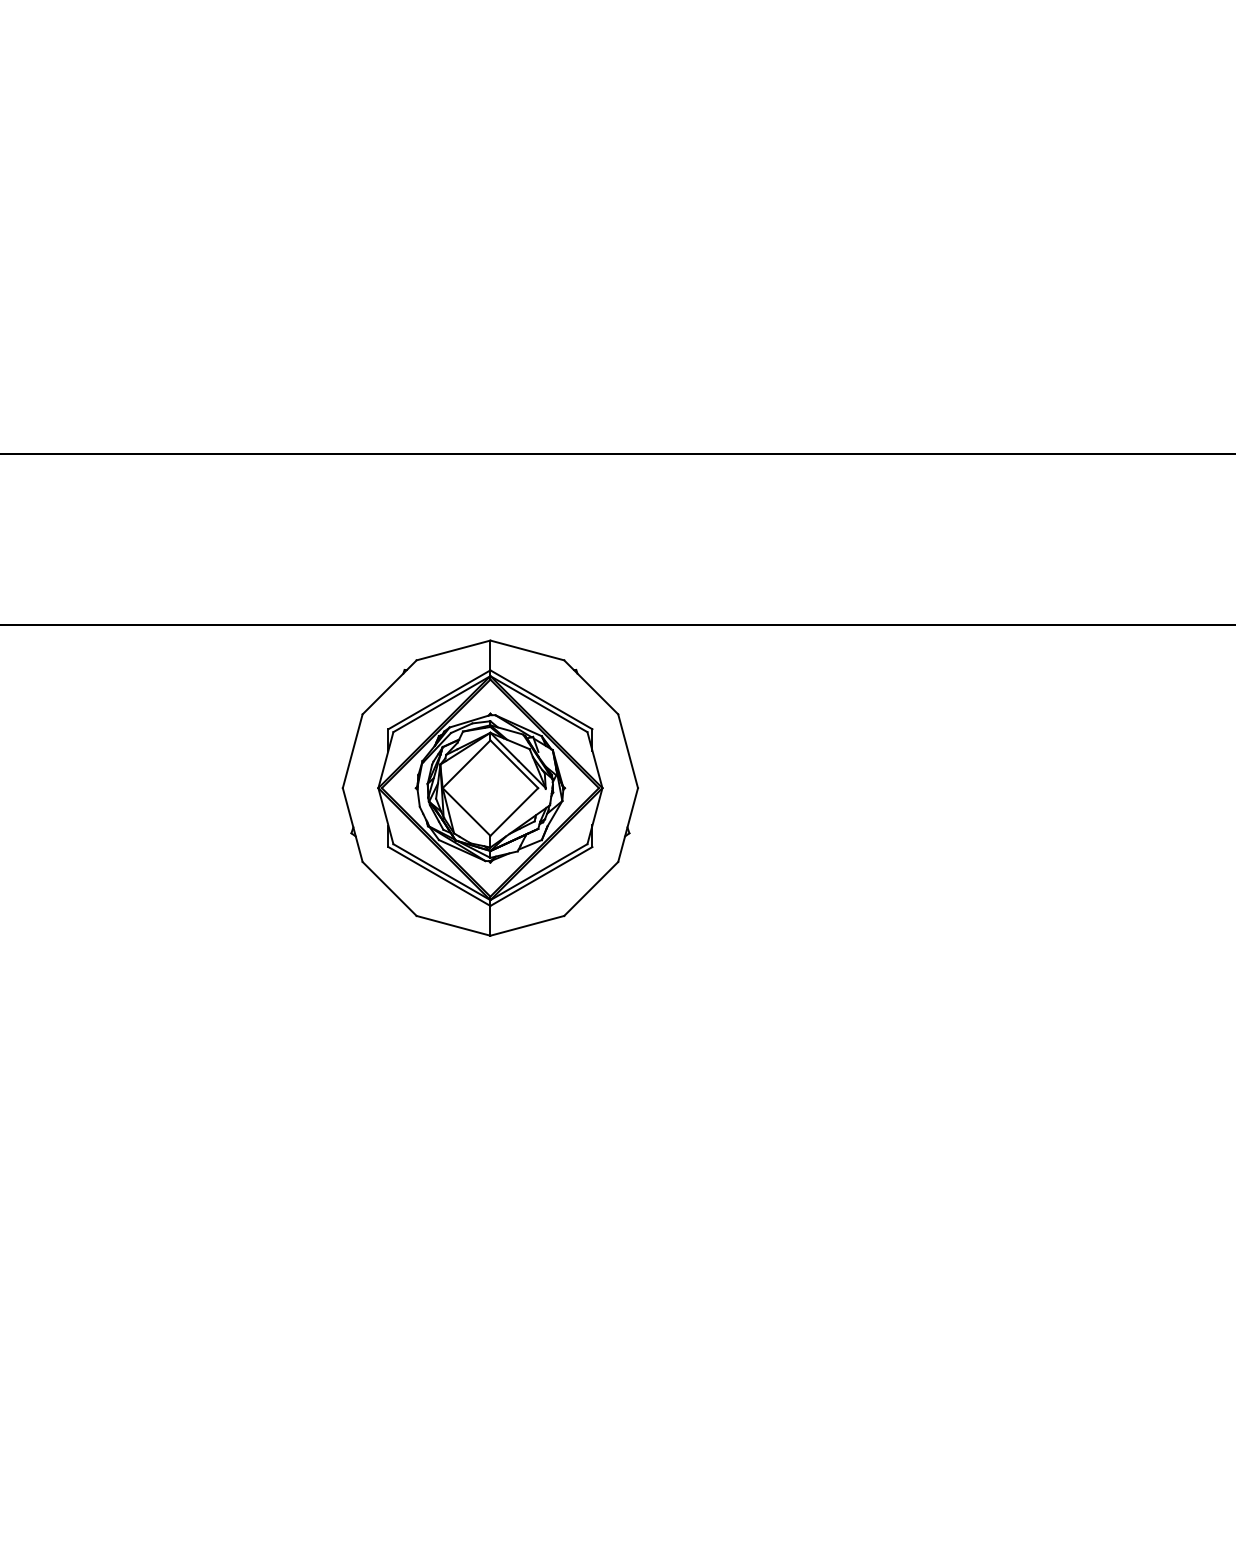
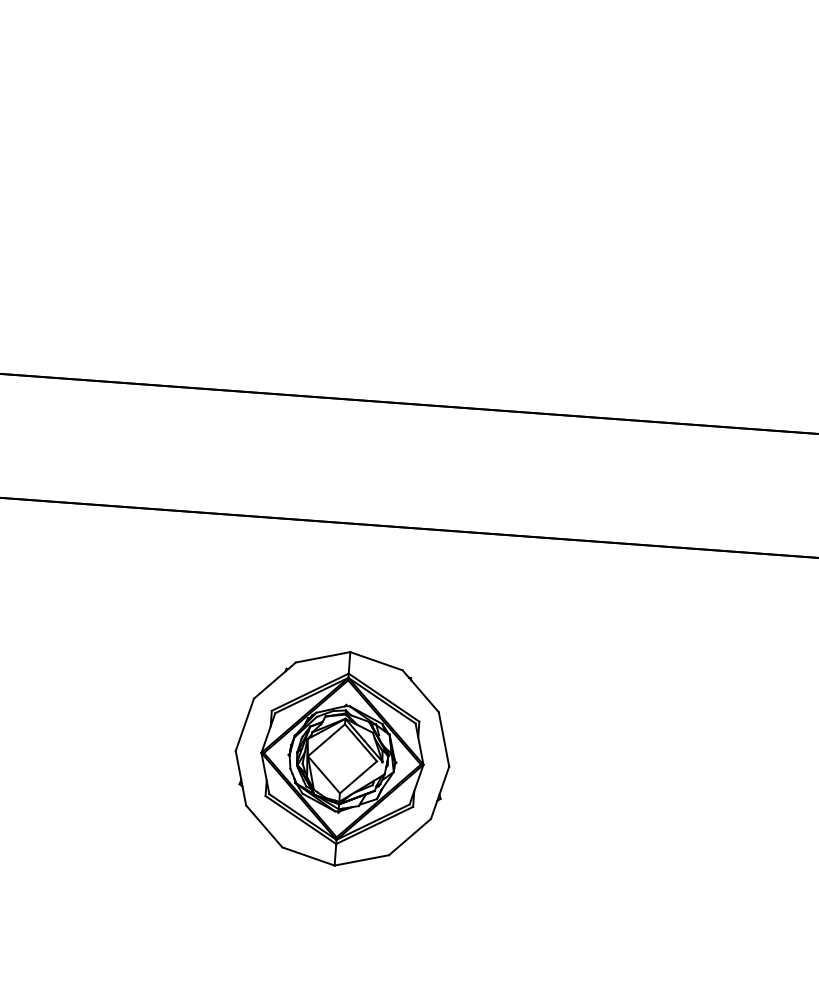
part: (489, 787) -> (341, 758), moved

